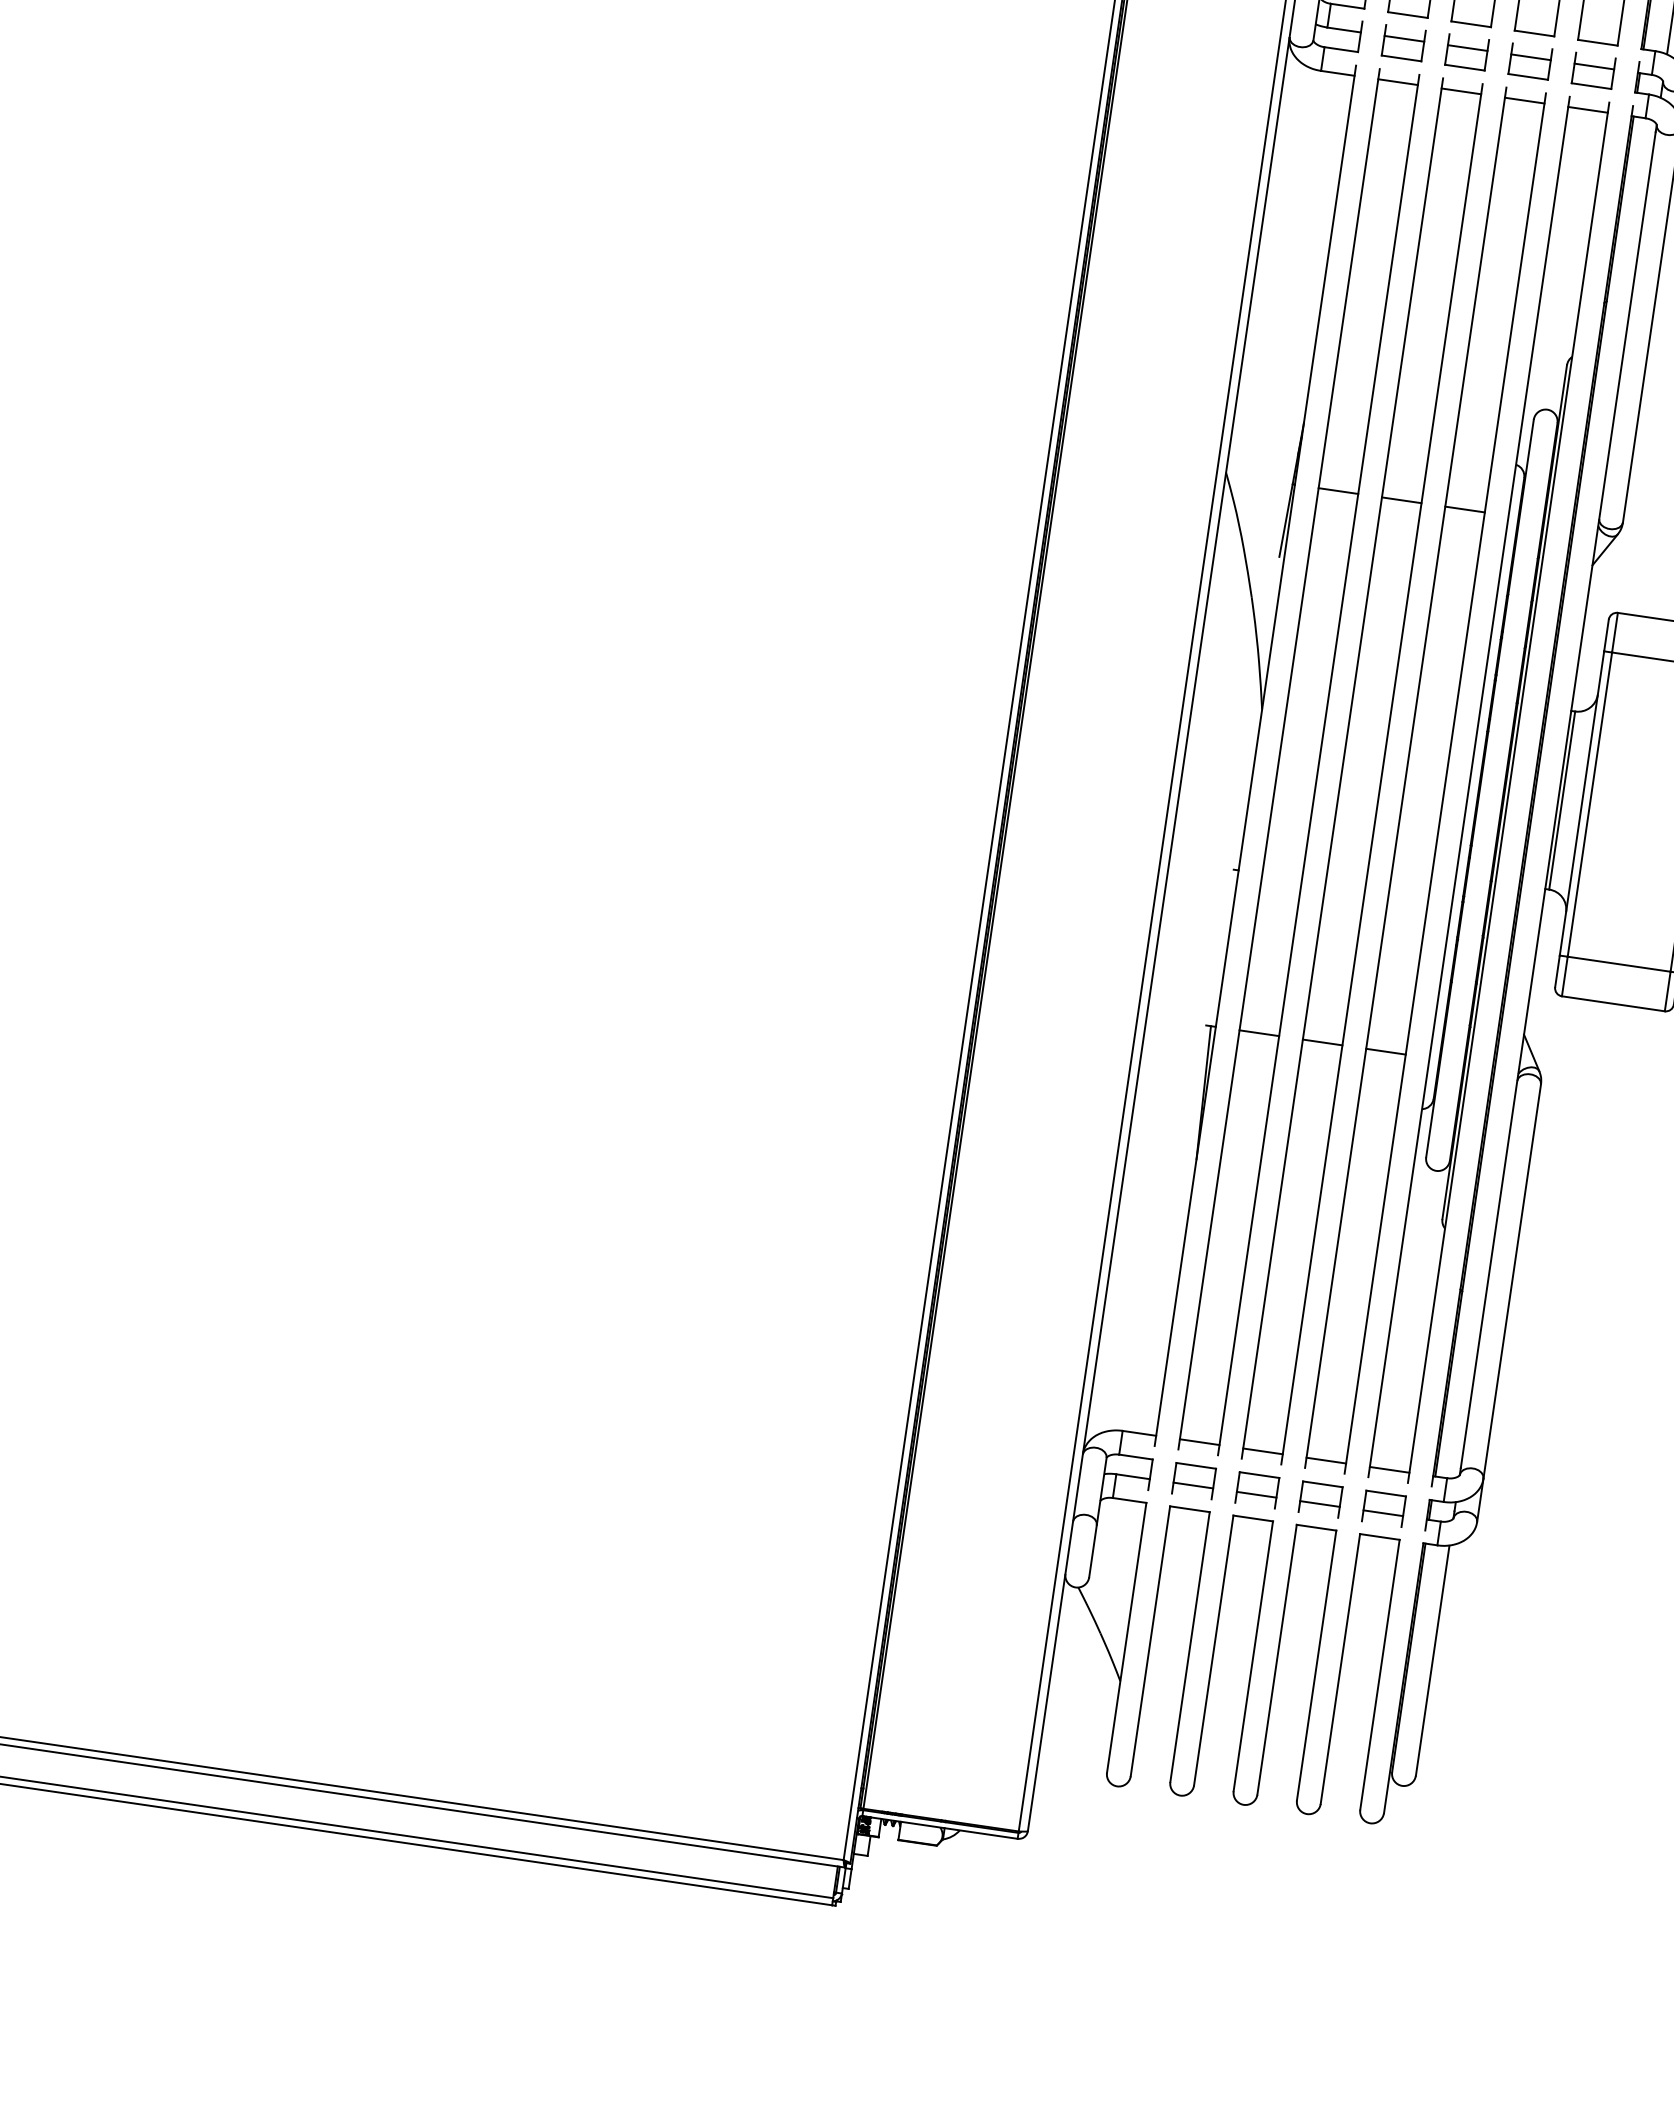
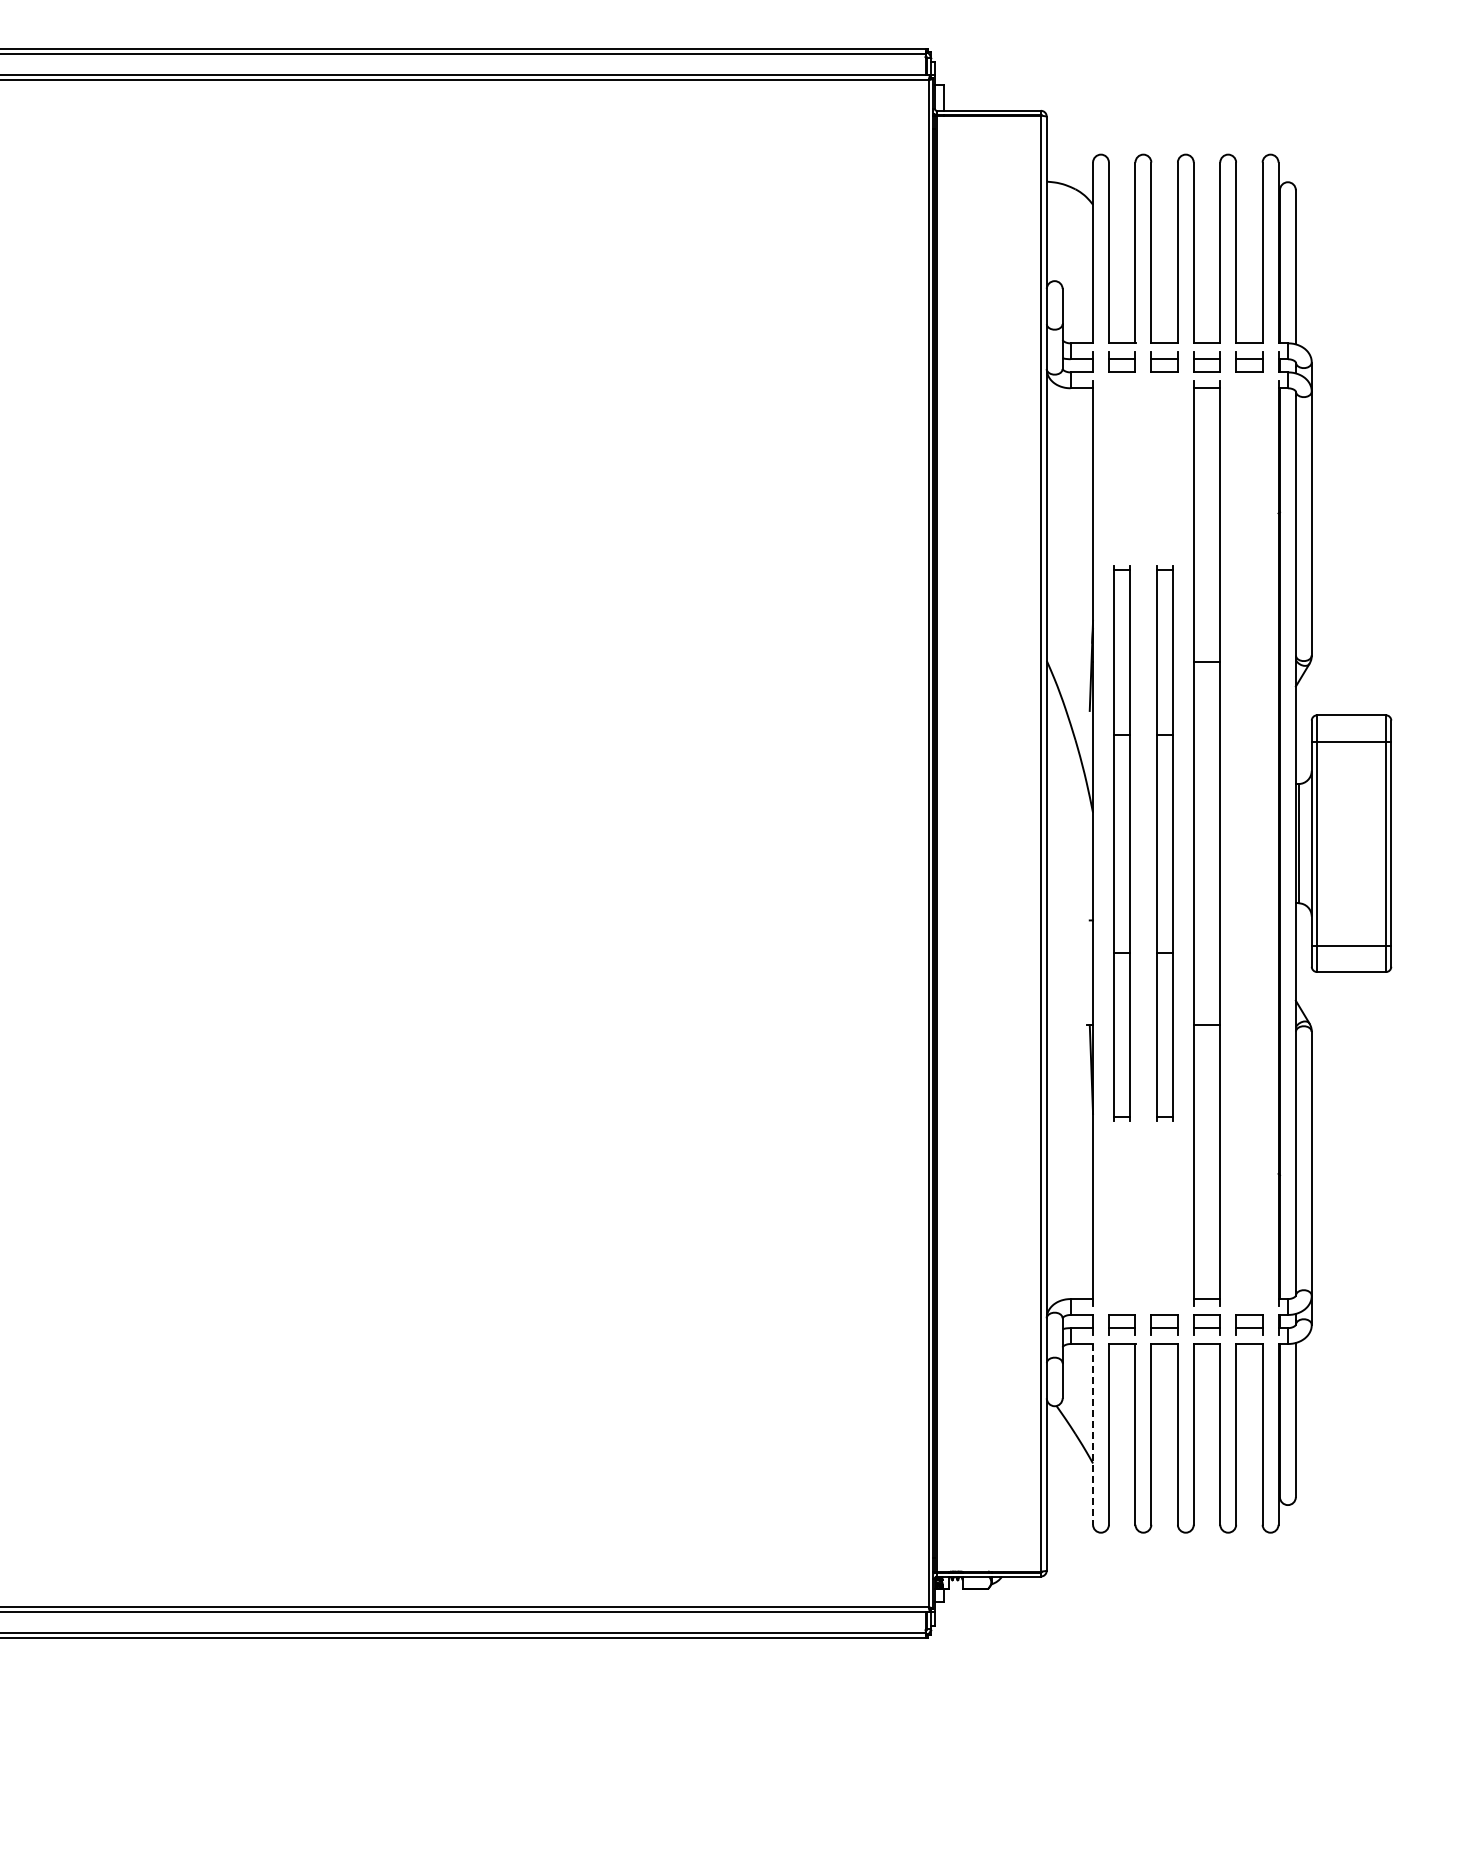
part: (1297, 761) -> (1121, 843), size x0.6
part: (1362, 771) -> (1164, 843), size x0.6
part: (1489, 789) -> (1249, 843), removed
line: (1127, 1638) -> (1093, 1434), solid -> dashed

